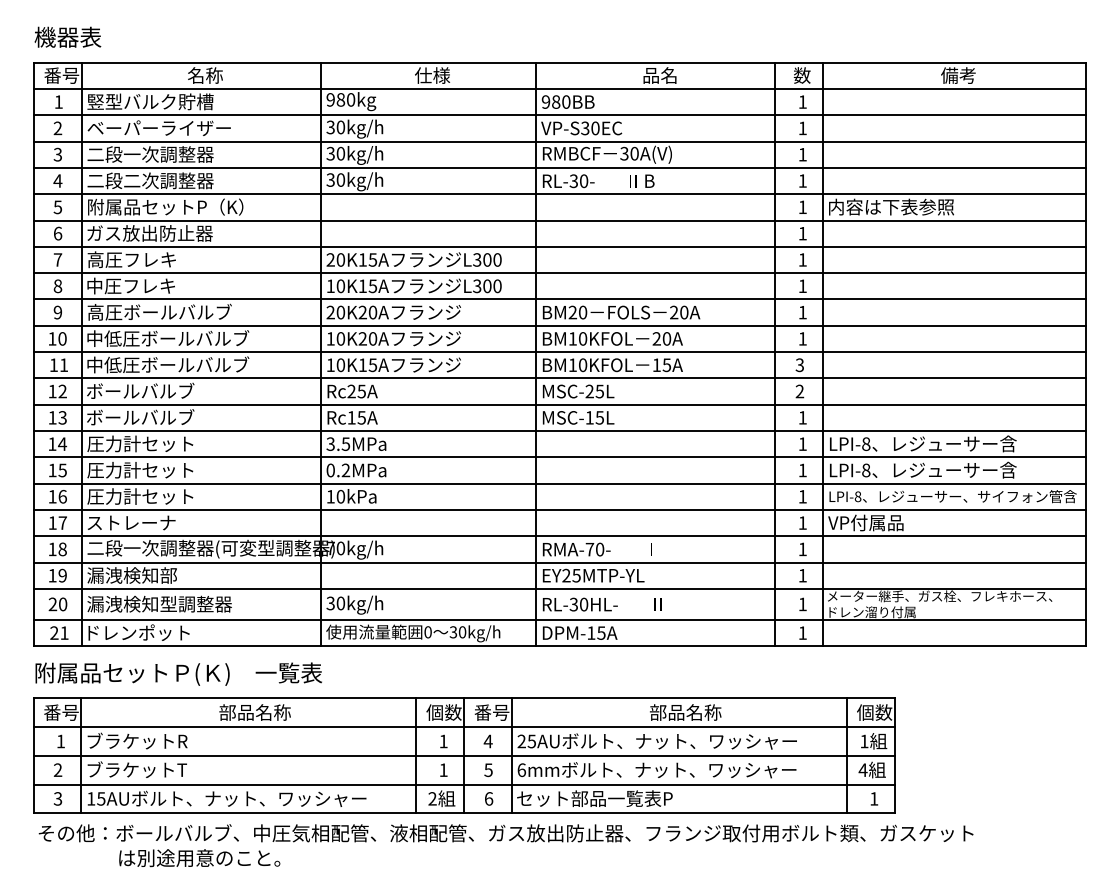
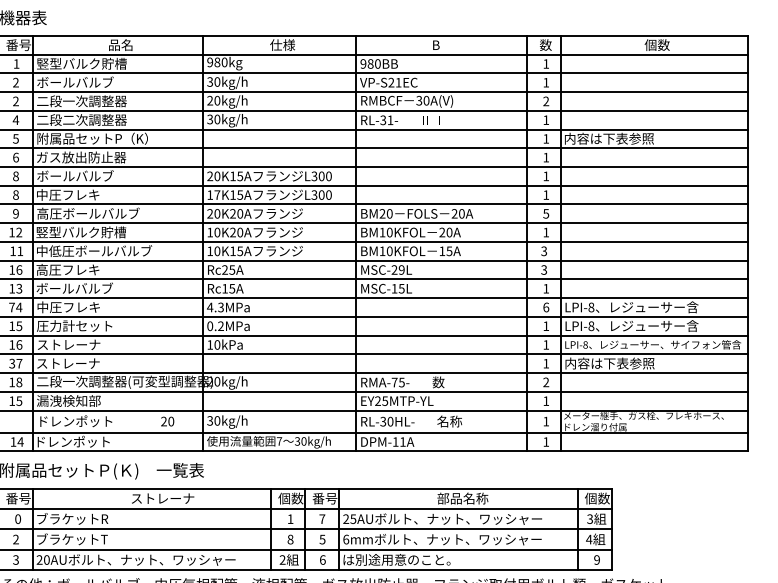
text: (205, 75) -> (121, 45), 名称 -> 品名
text: (659, 75) -> (444, 45), 品名 -> B
text: (958, 75) -> (657, 45), 備考 -> 個数
text: (158, 127) -> (87, 82), ベーパーライザー -> ボールバルブ
text: (590, 128) -> (395, 82), VP-S30EC -> VP-S21EC
text: (330, 153) -> (210, 100), 30kg/h -> 20kg/h
text: (57, 154) -> (15, 101), 3 -> 2
text: (802, 154) -> (546, 101), 1 -> 2
text: (649, 180) -> (437, 119), B -> Ⅰ
text: (584, 181) -> (390, 120), RL-30- -> RL-31-
text: (57, 259) -> (15, 176), 7 -> 8
text: (141, 259) -> (75, 176), 高圧フレキ -> ボールバルブ
text: (340, 286) -> (217, 195), 10K15A -> 17K15A
text: (802, 312) -> (546, 213), 1 -> 5
text: (62, 338) -> (19, 232), 10 -> 12
text: (167, 338) -> (93, 232), 中低圧ボールバルブ -> 竪型バルク貯槽
text: (140, 390) -> (74, 269), ボールバルブ -> 高圧フレキ
text: (62, 391) -> (19, 270), 12 -> 16
text: (599, 391) -> (401, 270), MSC-25L -> MSC-29L
text: (799, 391) -> (543, 270), 2 -> 3
text: (52, 443) -> (12, 307), 14 -> 74
text: (140, 443) -> (74, 307), 圧力計セット -> 中圧フレキ
text: (338, 443) -> (215, 307), 3.5MPa -> 4.3MPa
text: (802, 443) -> (546, 307), 1 -> 6
text: (140, 496) -> (74, 344), 圧力計セット -> ストレーナ
text: (52, 522) -> (12, 363), 17 -> 37
text: (891, 522) -> (609, 363), VP付属品 -> 内容は下表参照
text: (330, 548) -> (210, 381), 70kg/h -> 20kg/h
text: (802, 548) -> (546, 381), 1 -> 2
text: (599, 549) -> (401, 382), RMA-70- -> RMA-75-
text: (651, 549) -> (438, 382), Ⅰ -> 数
text: (62, 575) -> (19, 401), 19 -> 15
text: (159, 603) -> (88, 420), 漏洩検知型調整器 -> ドレンポット
text: (57, 604) -> (167, 421), moved
text: (666, 604) -> (449, 421), Ⅱ -> 名称
text: (59, 632) -> (17, 441), 21 -> 14
text: (427, 632) -> (279, 441), 0 -> 7
text: (601, 632) -> (402, 441), DPM-15A -> DPM-11A
text: (263, 712) -> (162, 498), 部品名称 -> ストレーナ
text: (60, 741) -> (17, 519), 1 -> 0
text: (487, 741) -> (321, 519), 4 -> 7
text: (864, 741) -> (590, 519), 1 -> 3
text: (443, 770) -> (290, 539), 1 -> 8
text: (96, 798) -> (43, 559), 15AU -> 20AU
text: (594, 798) -> (397, 559), セット部品一覧表P -> は別途用意のこと。
text: (874, 798) -> (597, 559), 1 -> 9

